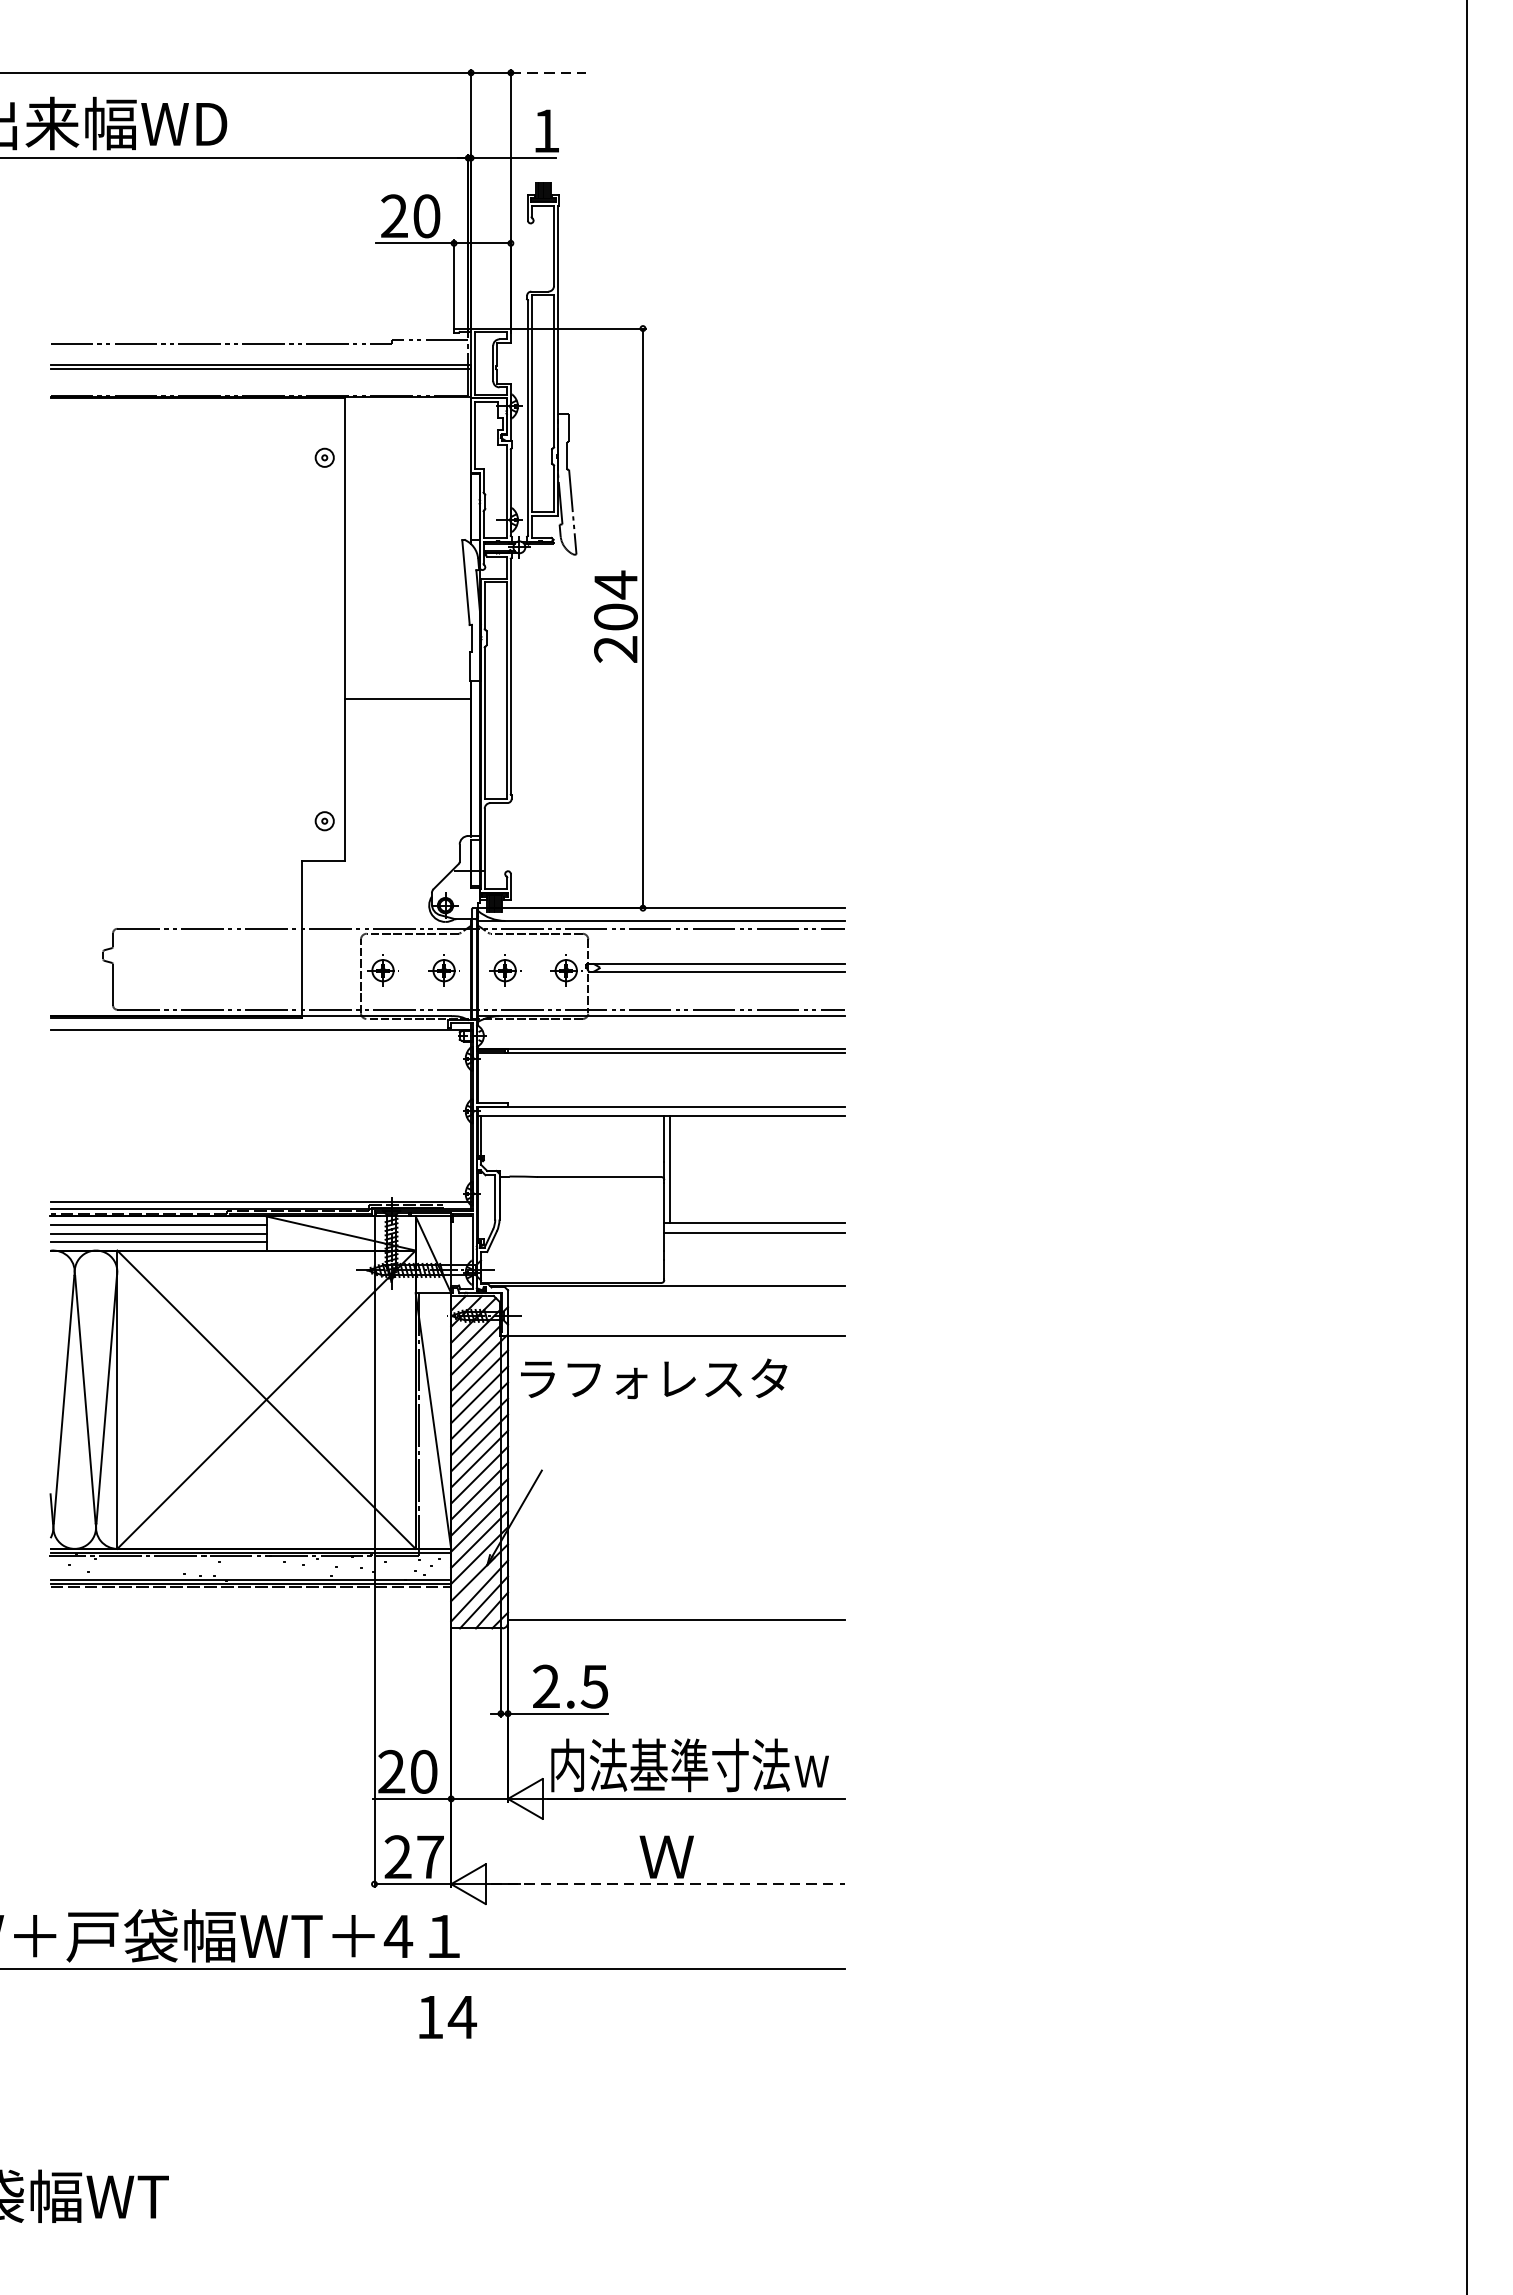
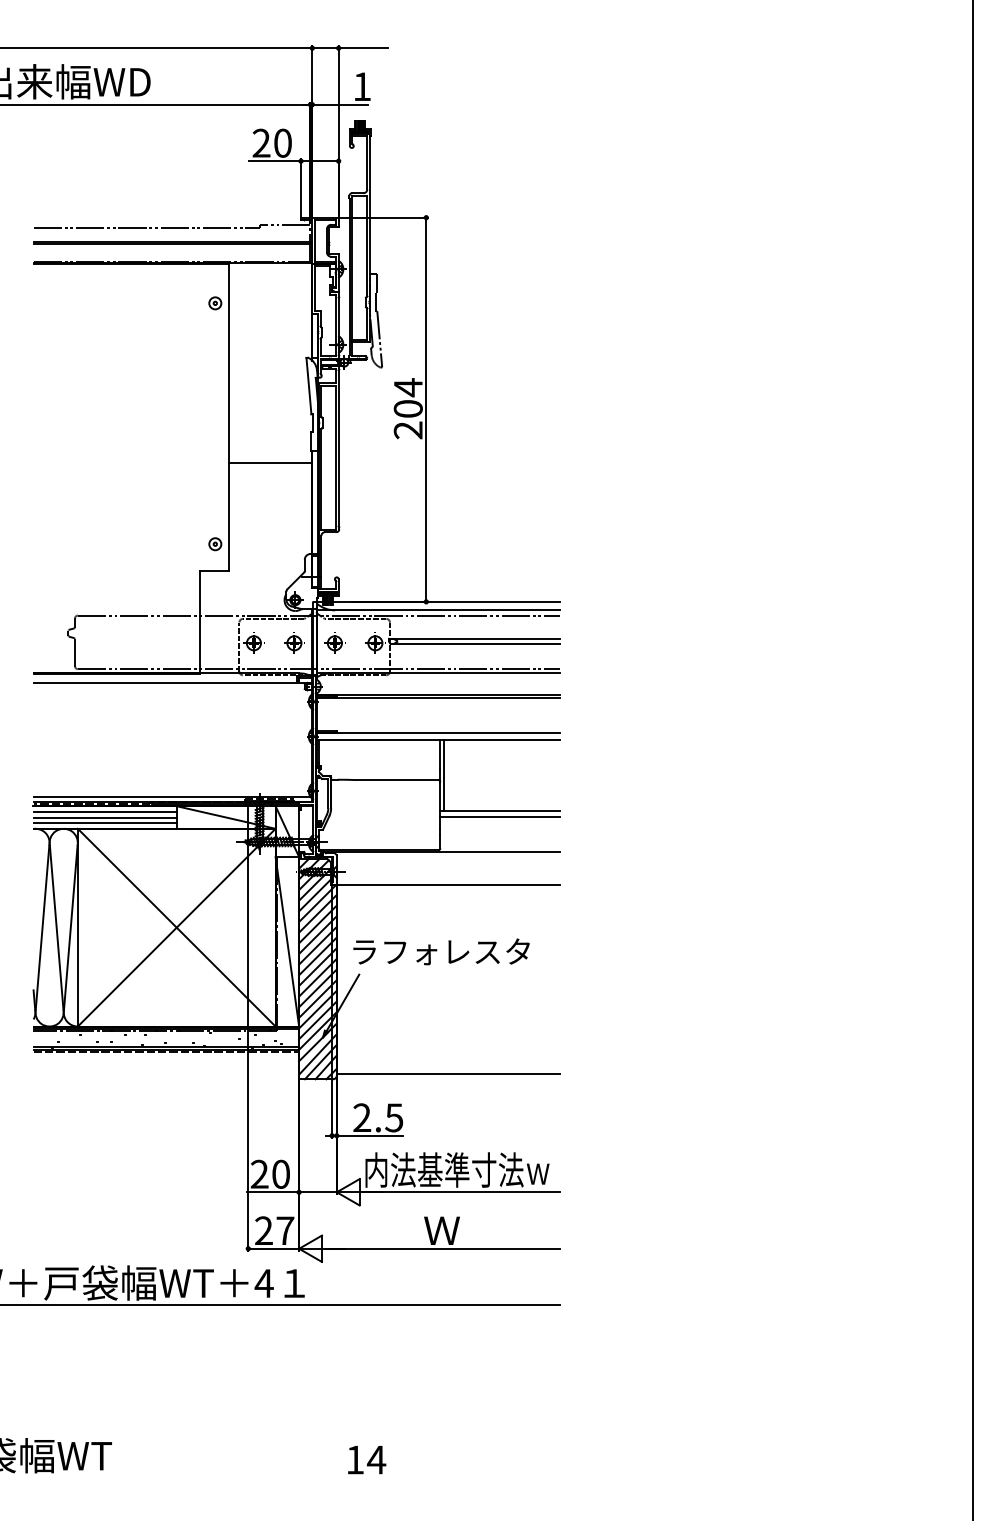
line: (548, 73) -> (363, 48), dashed -> solid
text: (653, 1378) -> (441, 951), moved
line: (668, 1883) -> (443, 1248), dashed -> solid
text: (448, 2018) -> (367, 1460), moved

